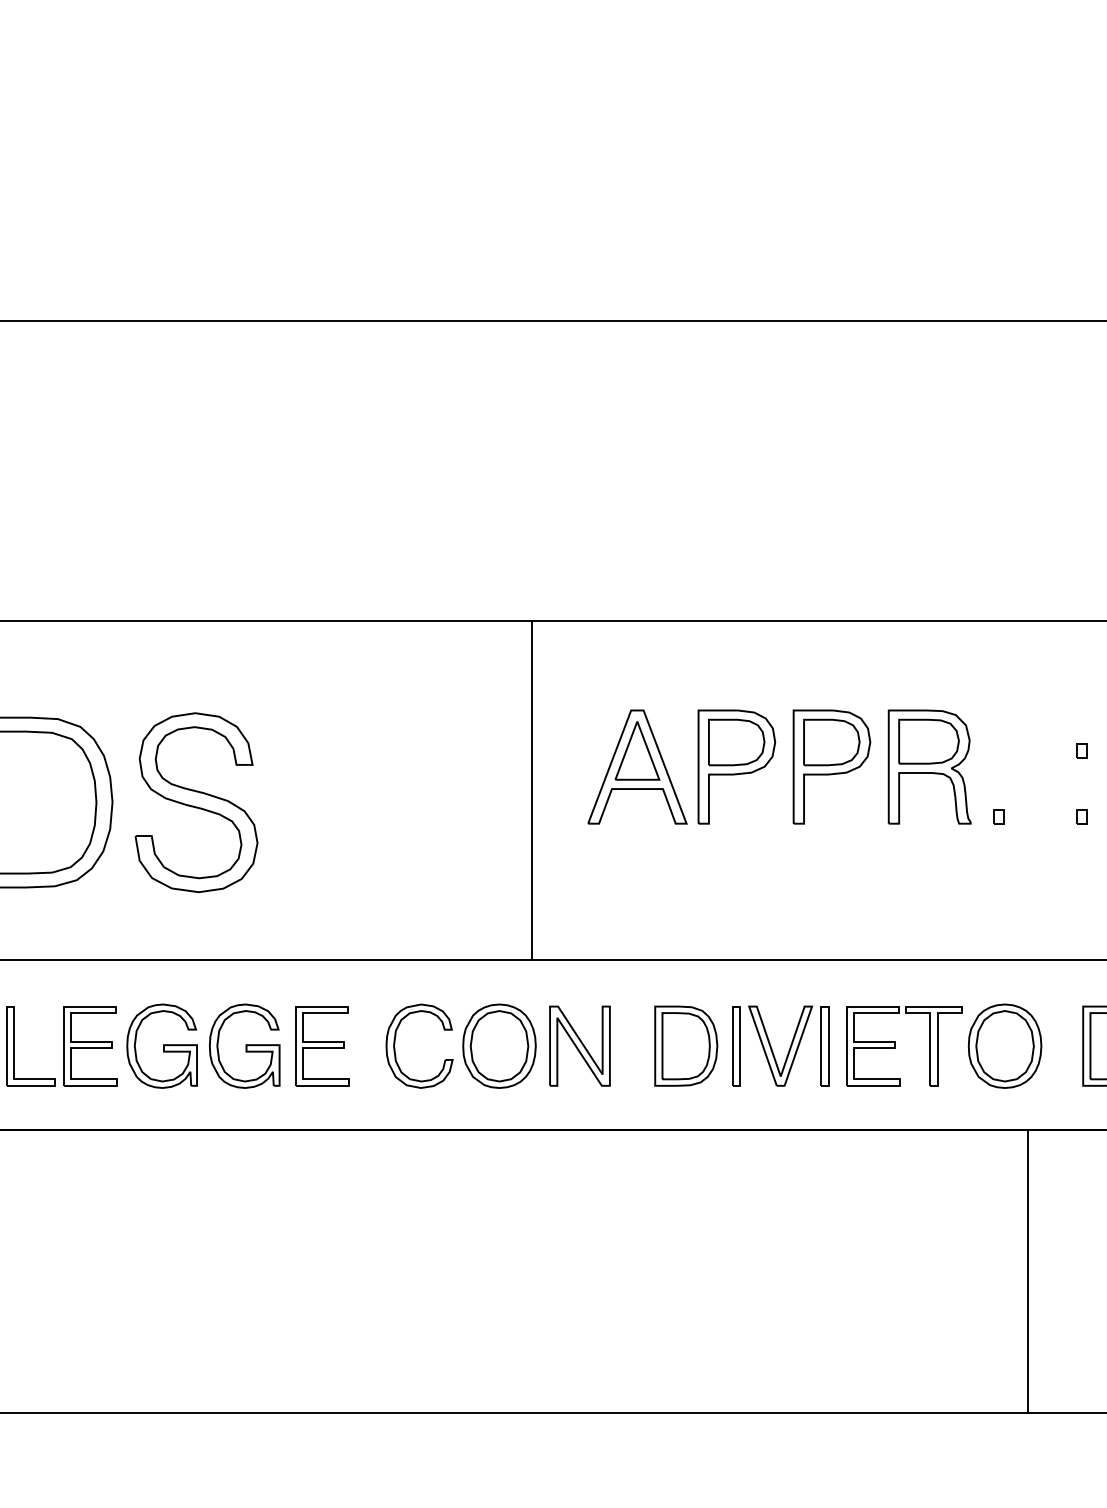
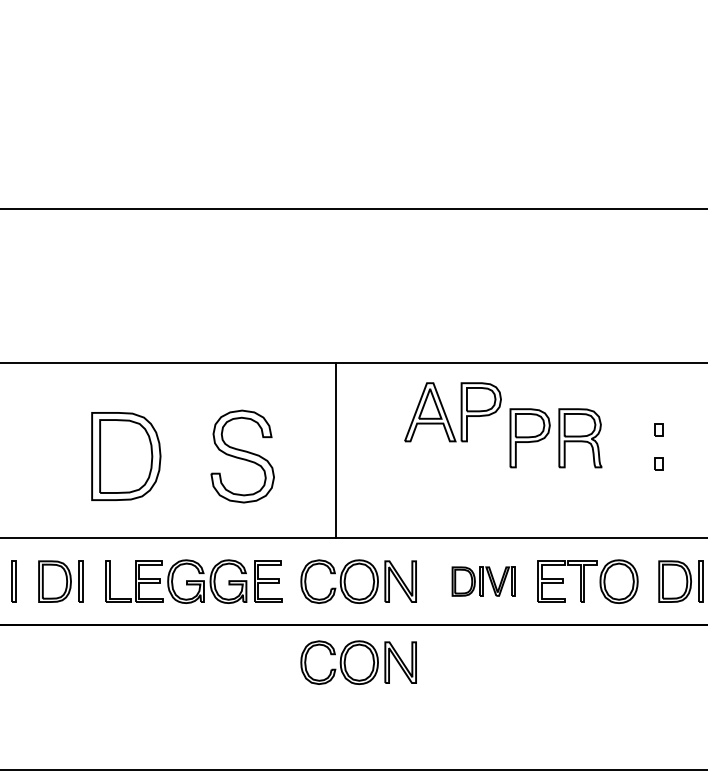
part: (1081, 749) -> (658, 429), size x1.6
part: (669, 771) -> (446, 414), moved
line: (532, 790) -> (336, 450), moved
part: (196, 802) -> (242, 456), moved
part: (998, 816) -> (615, 463), removed
part: (1081, 816) -> (658, 463), size x1.6
part: (741, 1045) -> (483, 581), size x0.7
part: (497, 1203) -> (358, 662), added
line: (1027, 1271) -> (630, 697), removed

